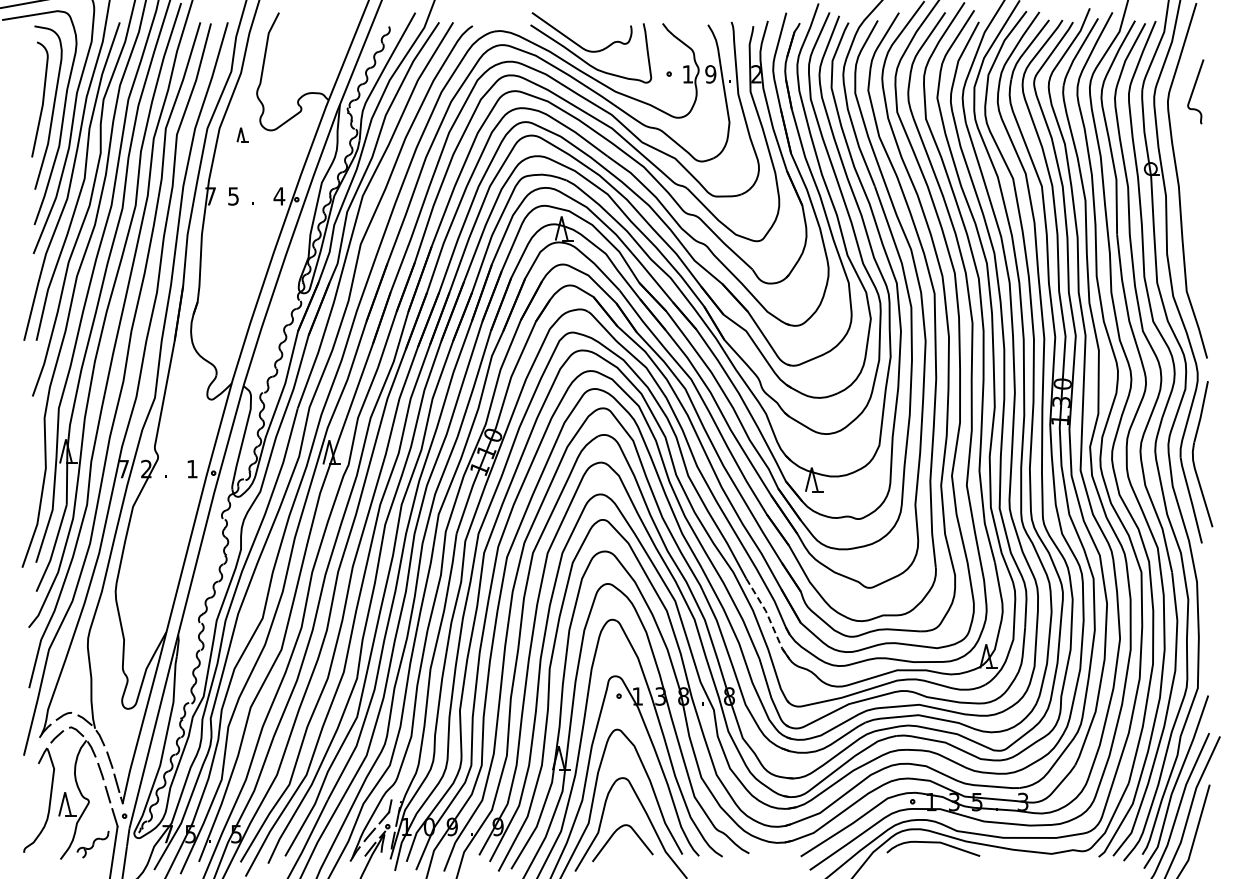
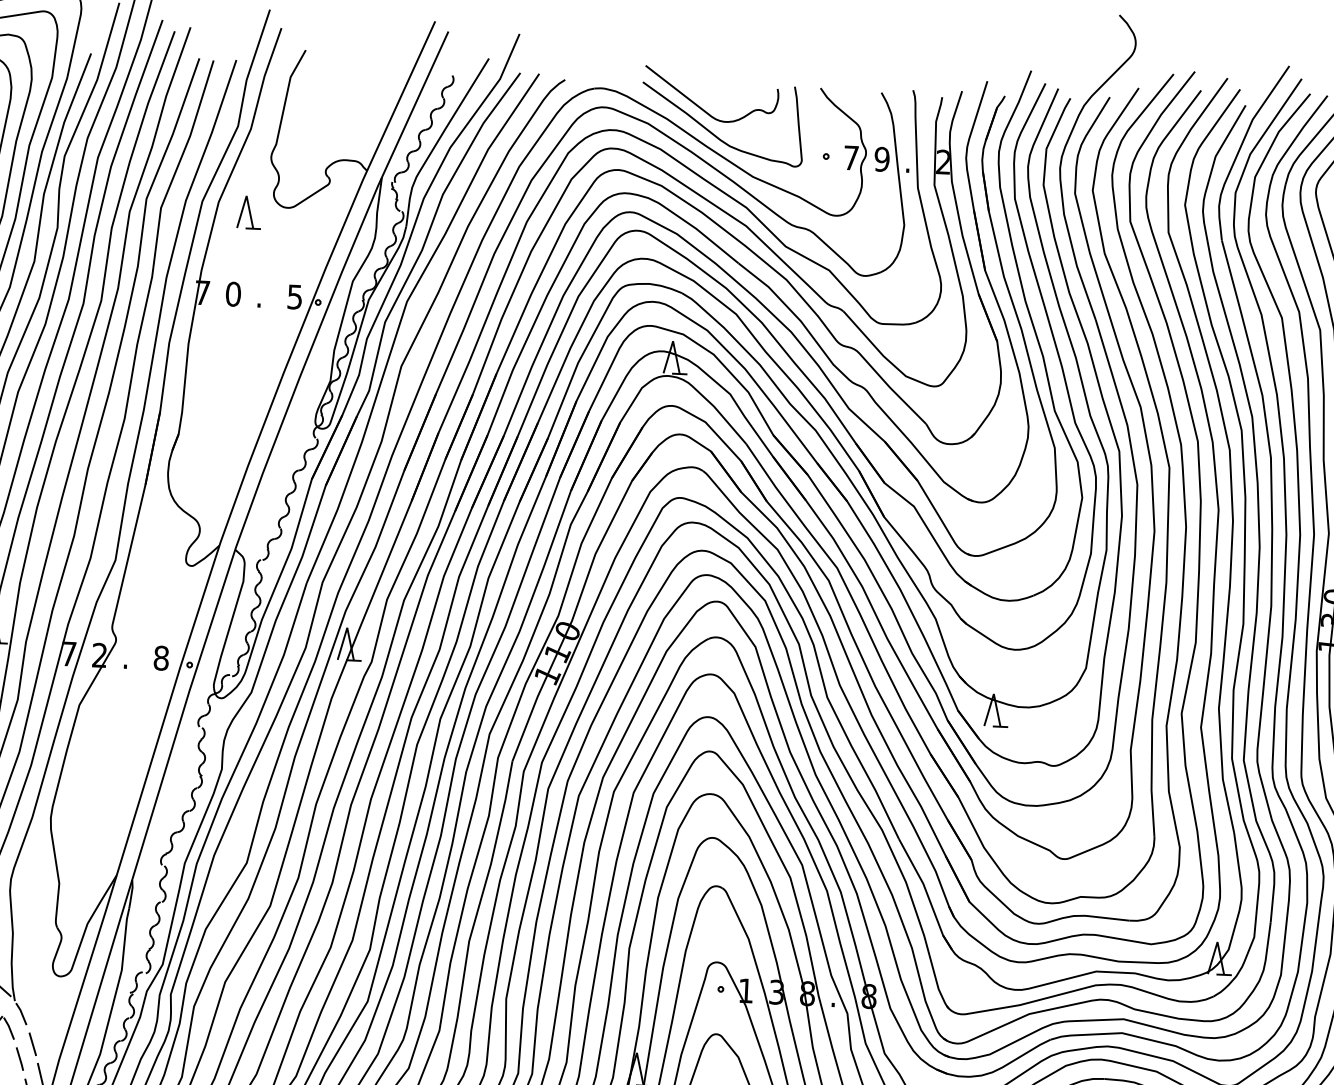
text: (687, 74) -> (850, 158), 1 -> 7
part: (242, 134) -> (249, 211), size x1.67
text: (233, 196) -> (233, 294), 5 -> 0
text: (279, 196) -> (295, 297), 4 -> 5
text: (191, 468) -> (160, 657), 1 -> 8
line: (769, 619) -> (927, 895), dashed -> solid

